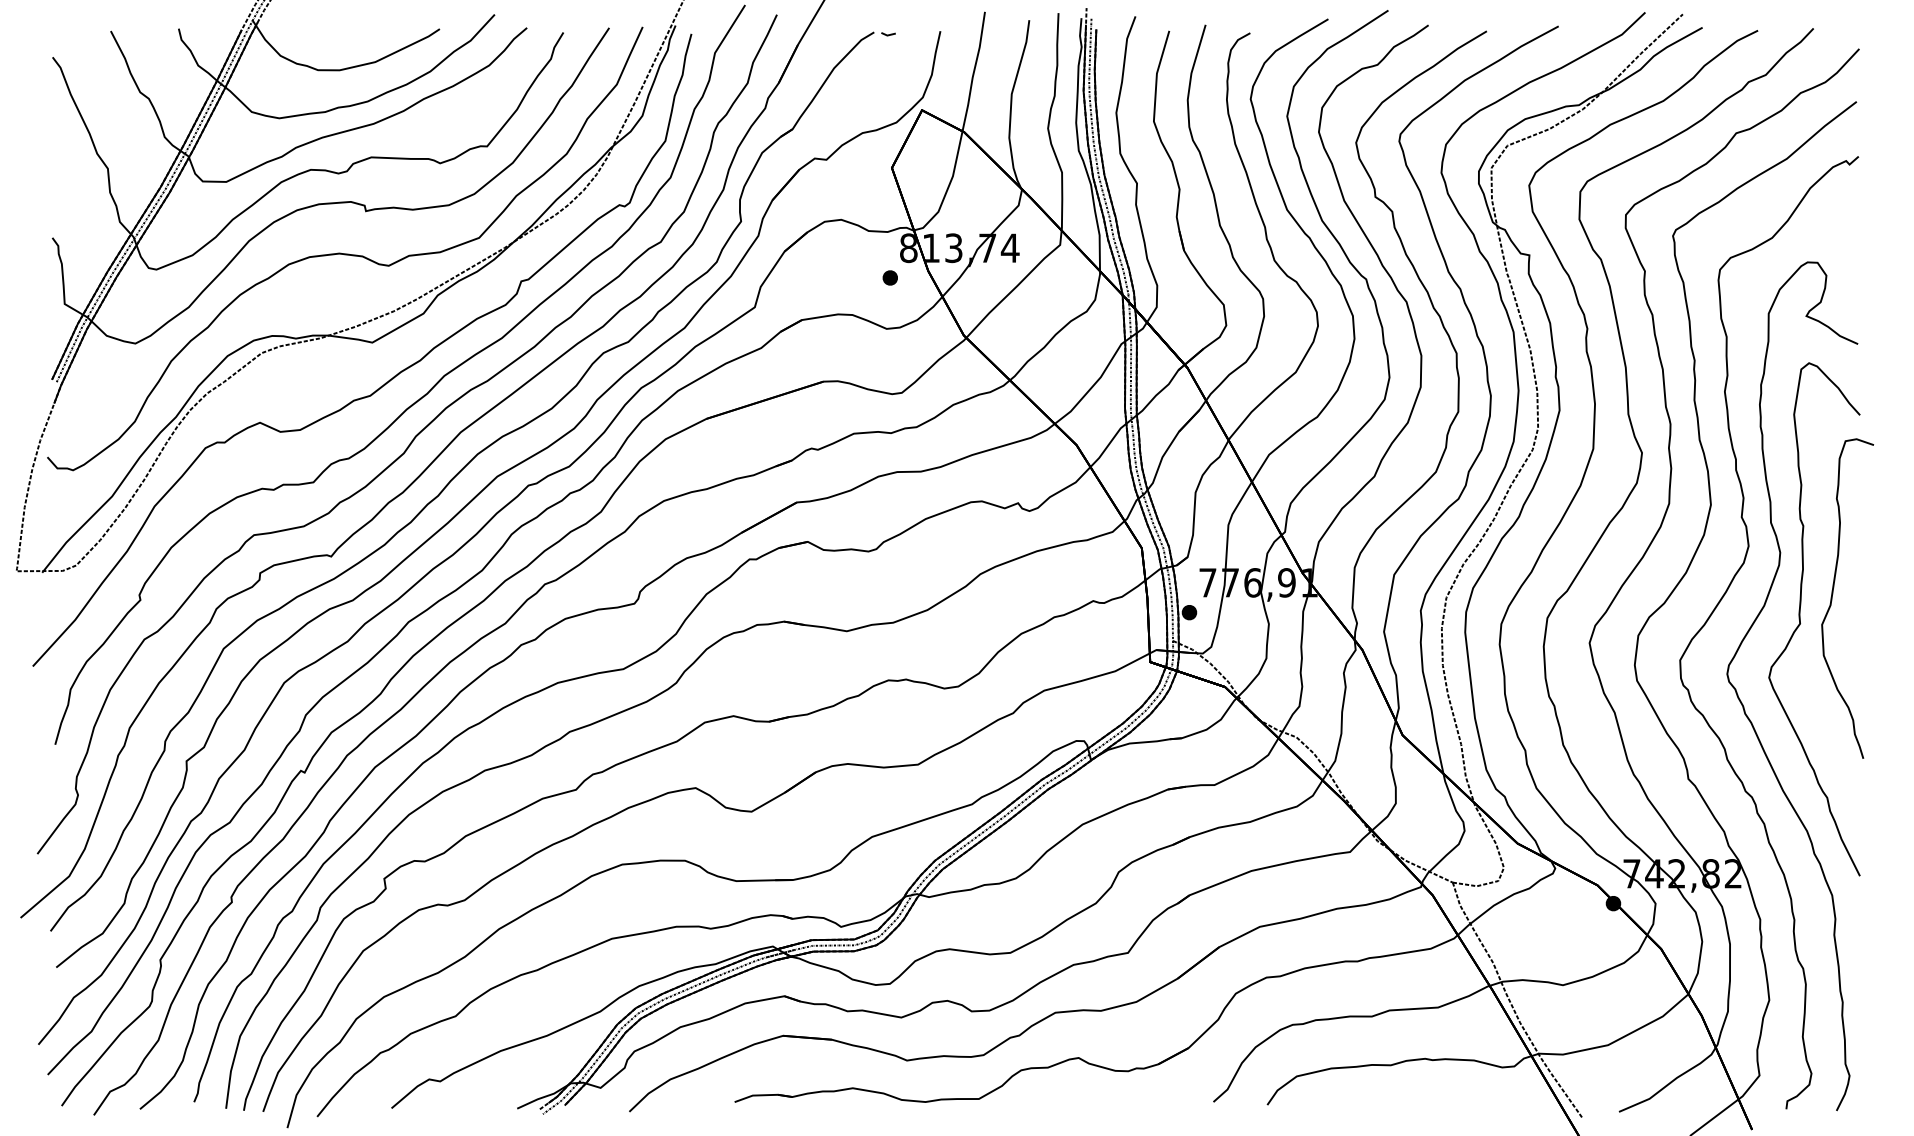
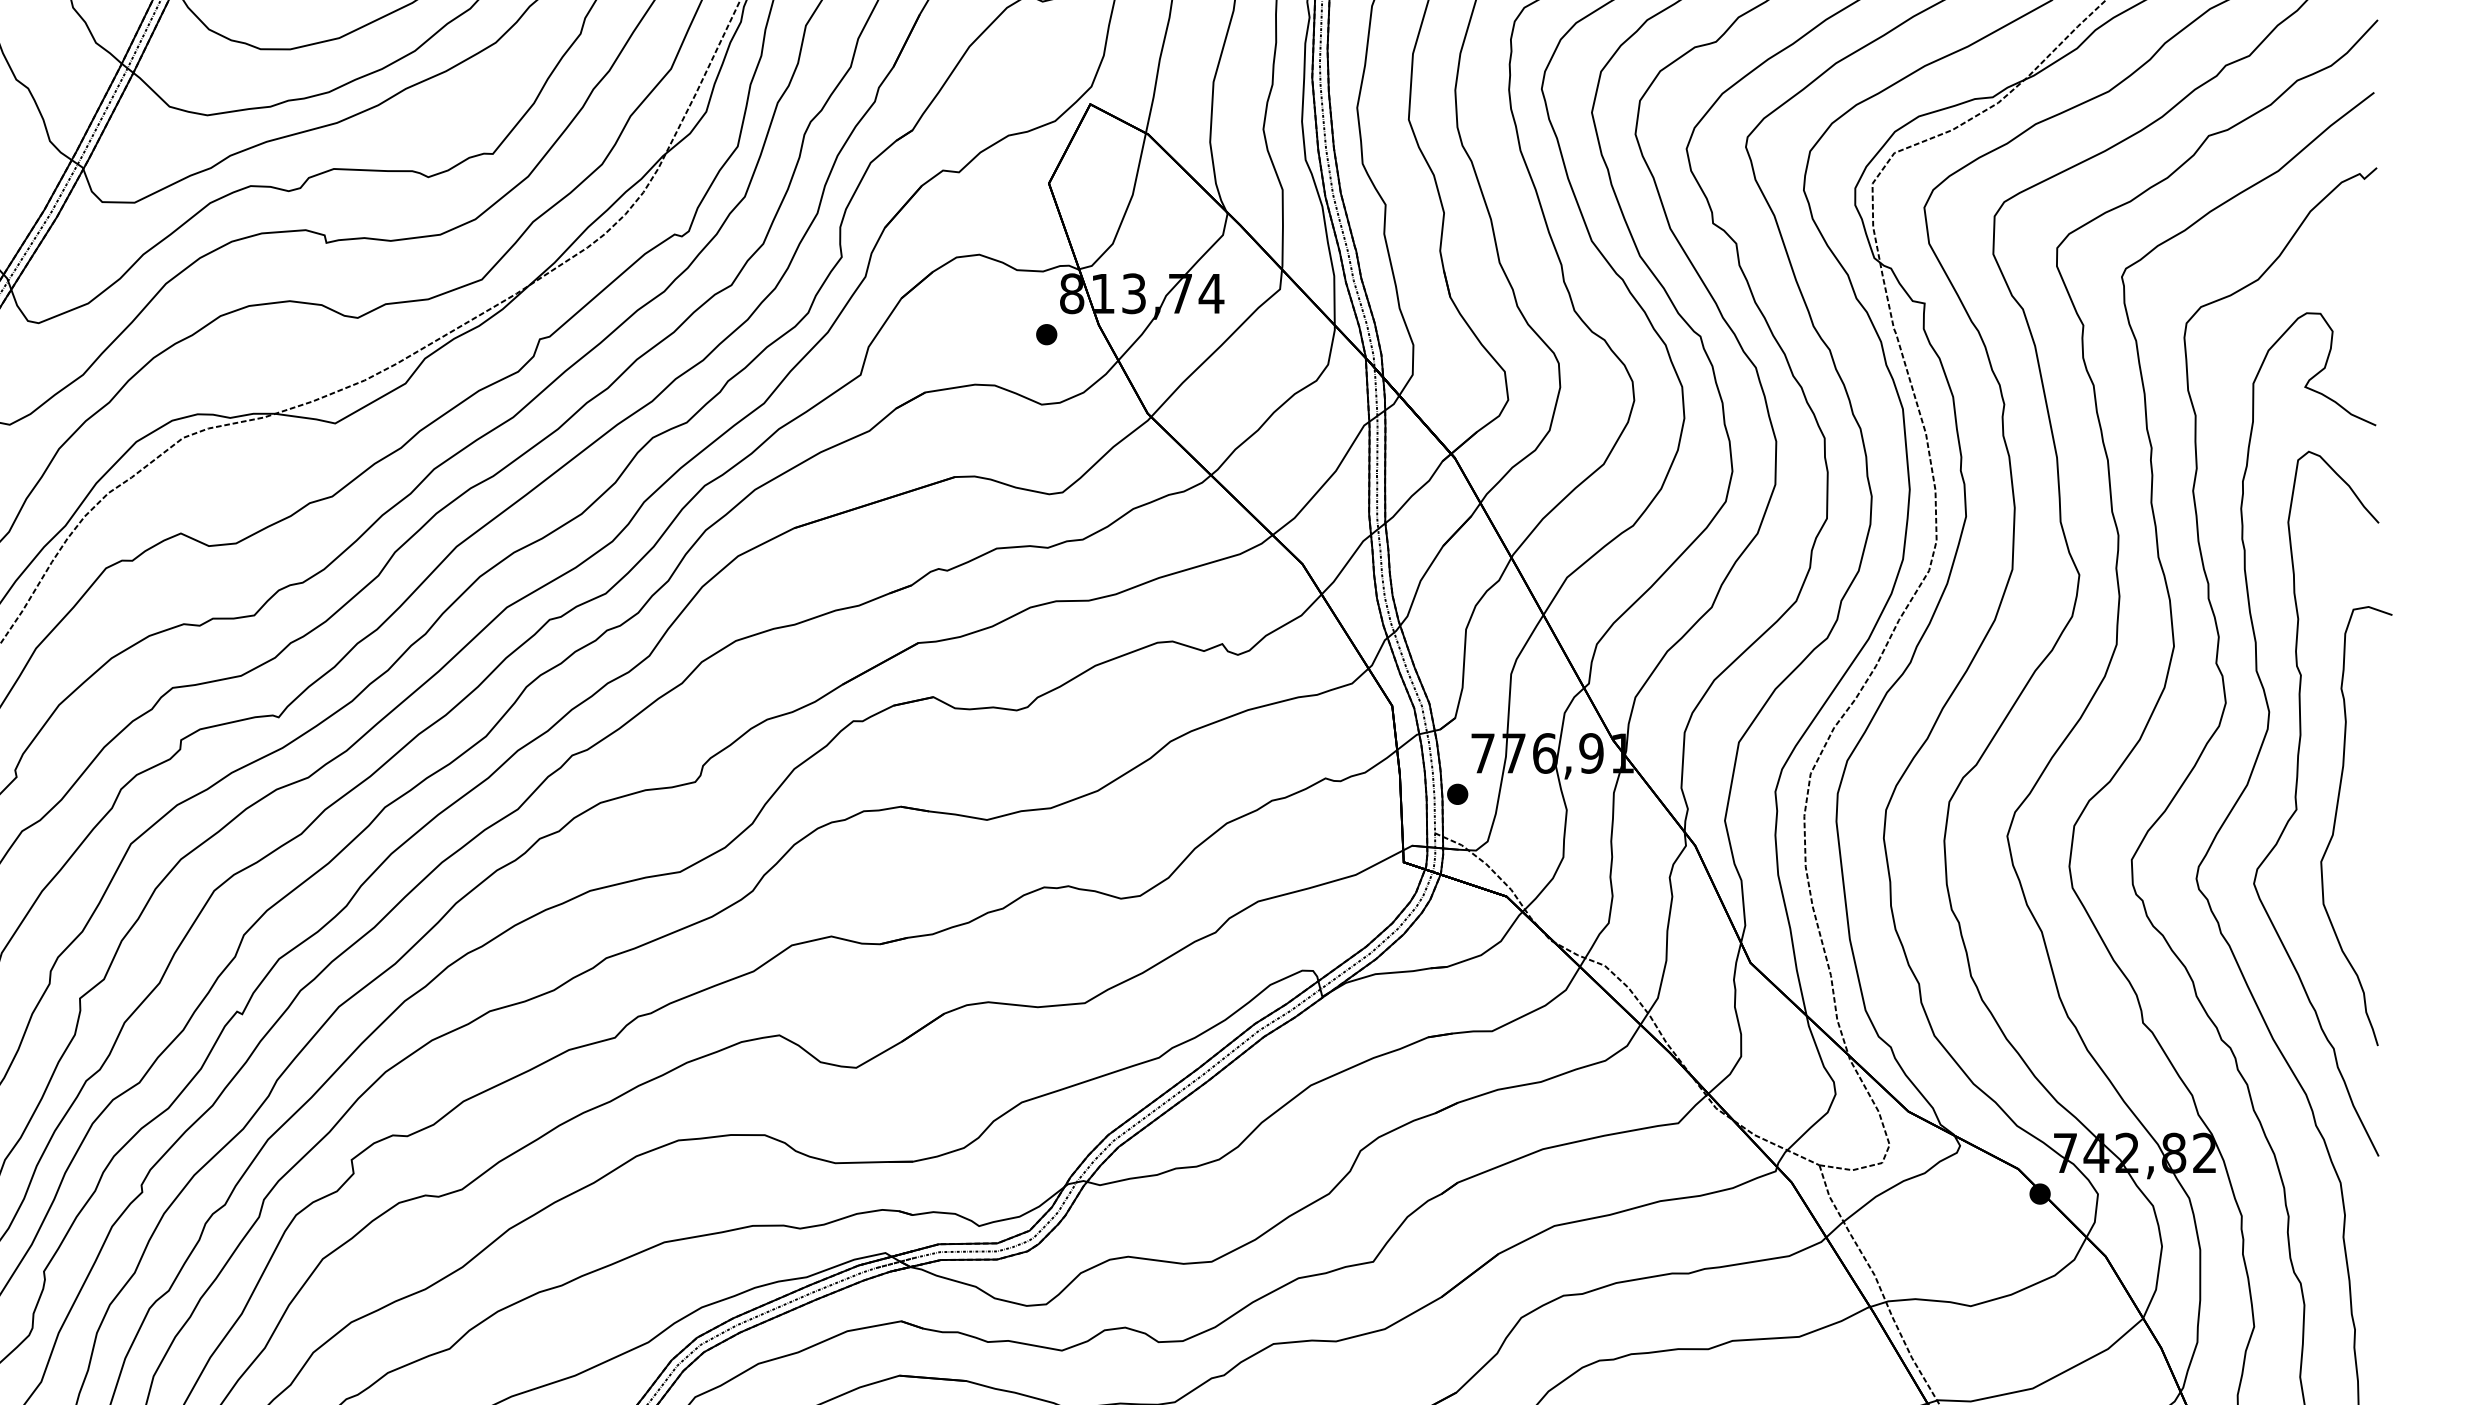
part: (1833, 594) -> (2336, 820), moved

